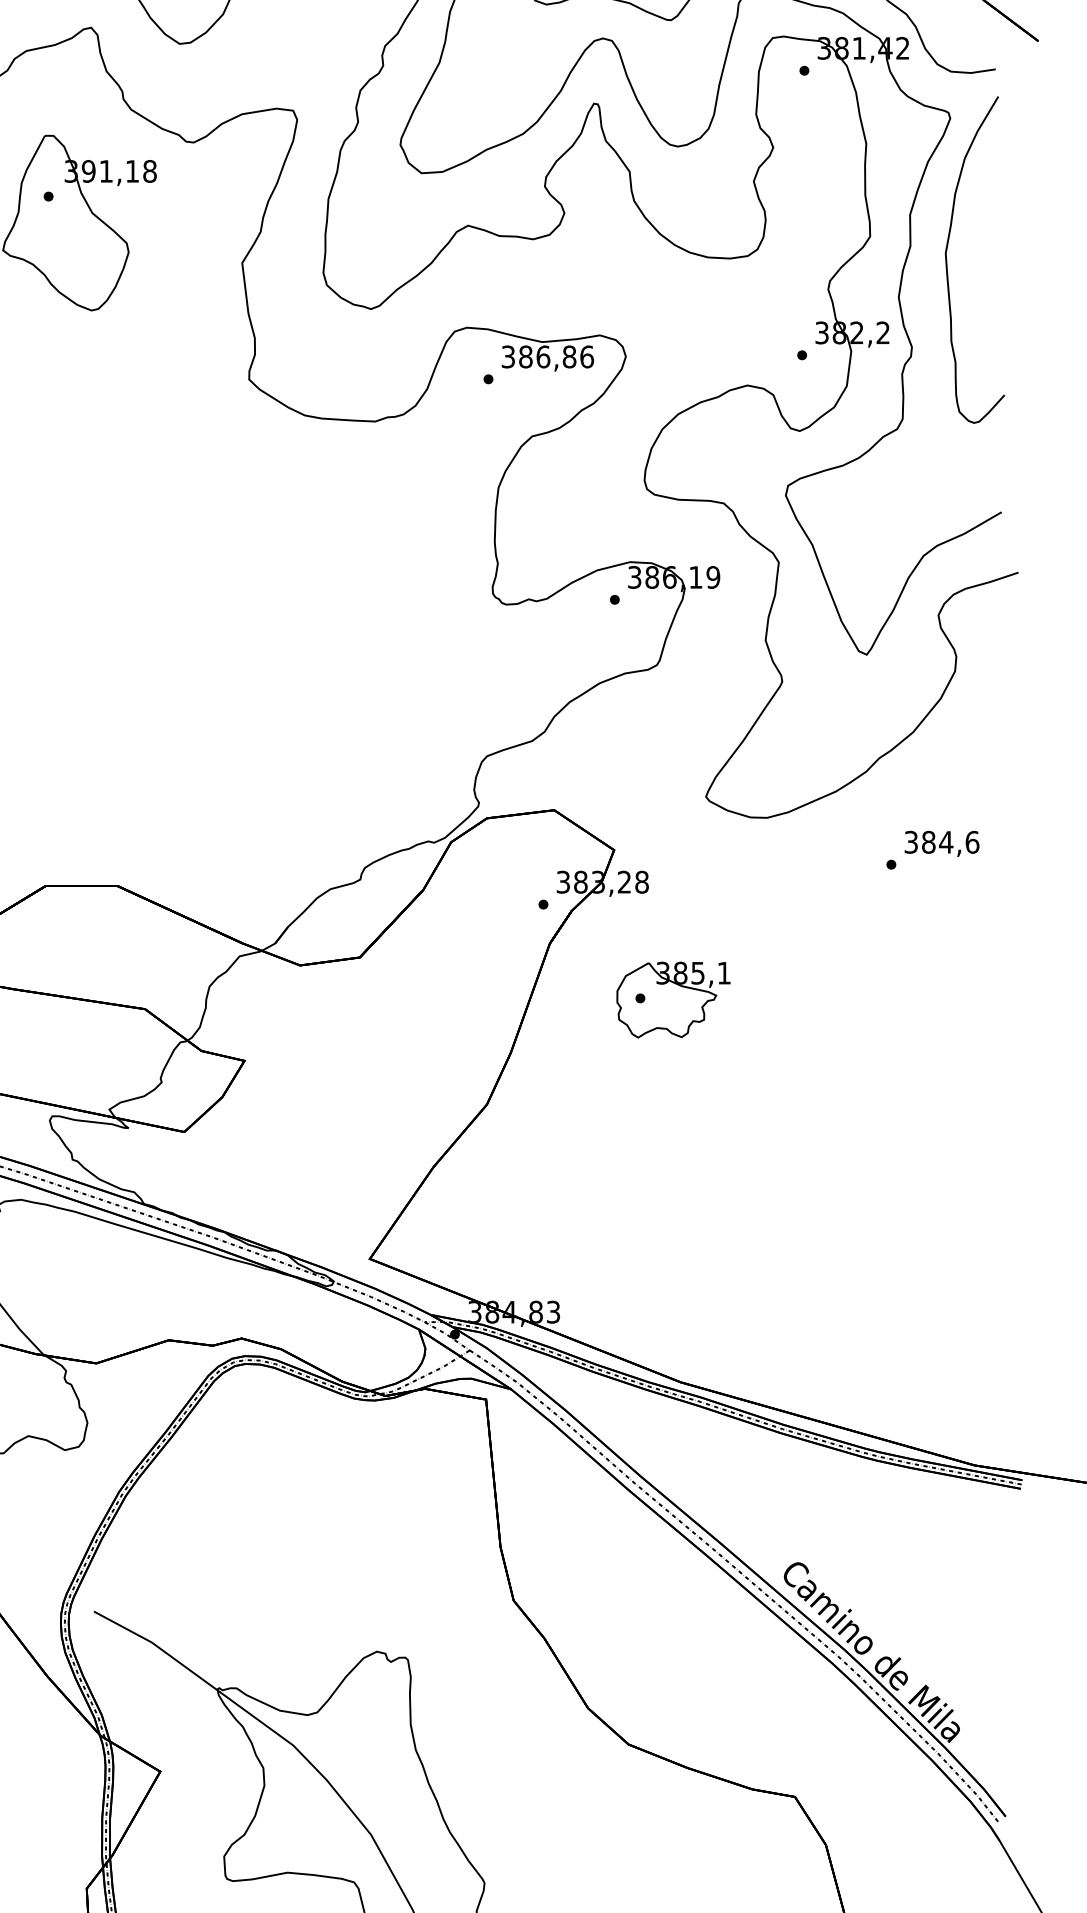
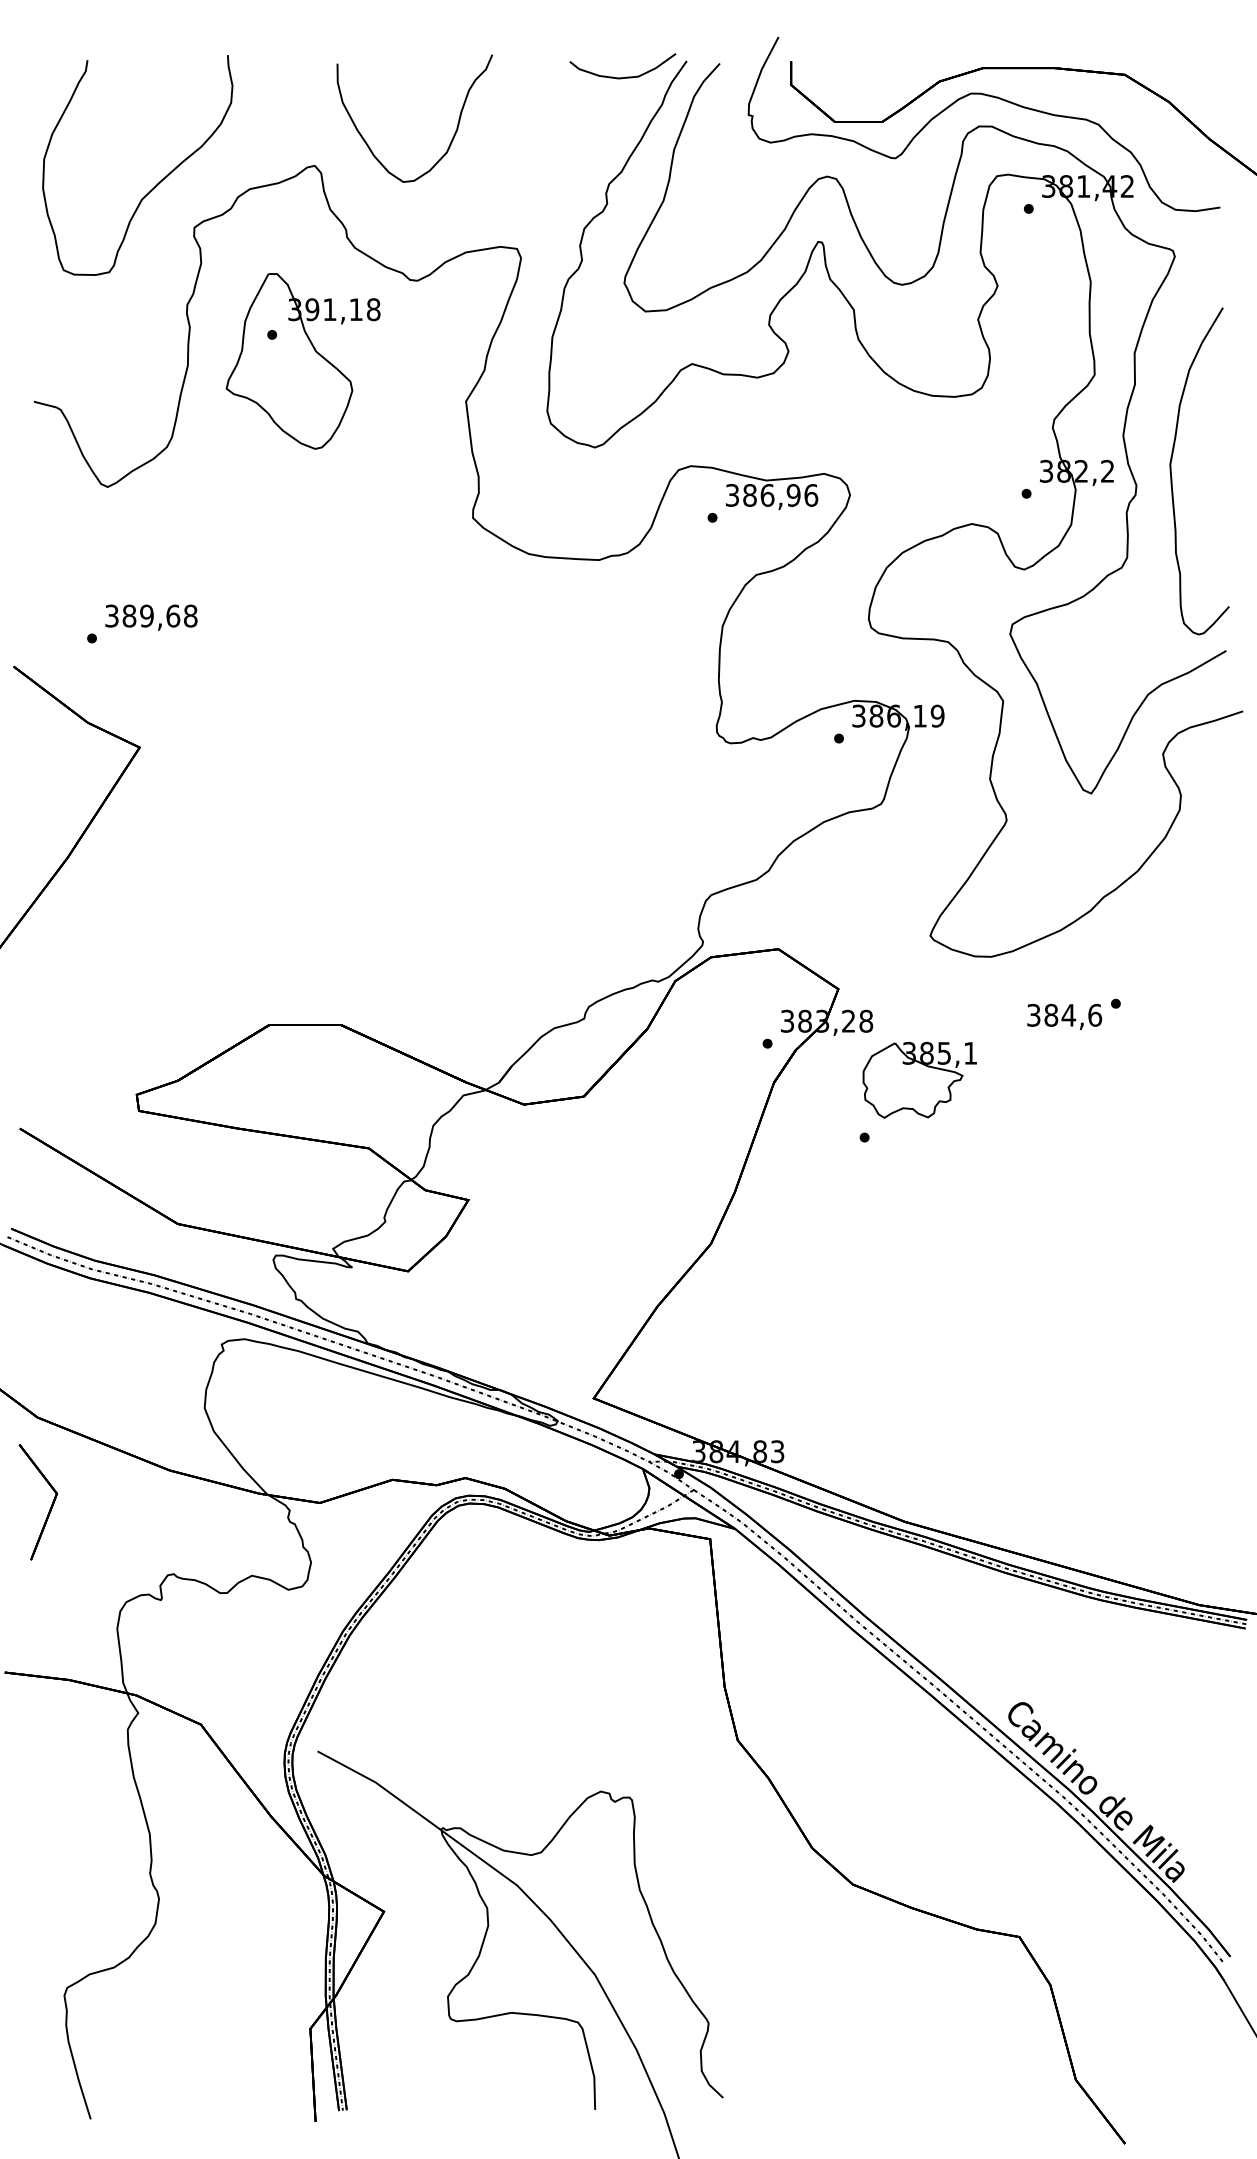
curve: (947, 266) -> (1172, 477), moved
text: (569, 357) -> (793, 495), 386,86 -> 386,96
text: (941, 843) -> (1064, 1016), moved
part: (673, 999) -> (919, 1079), moved

